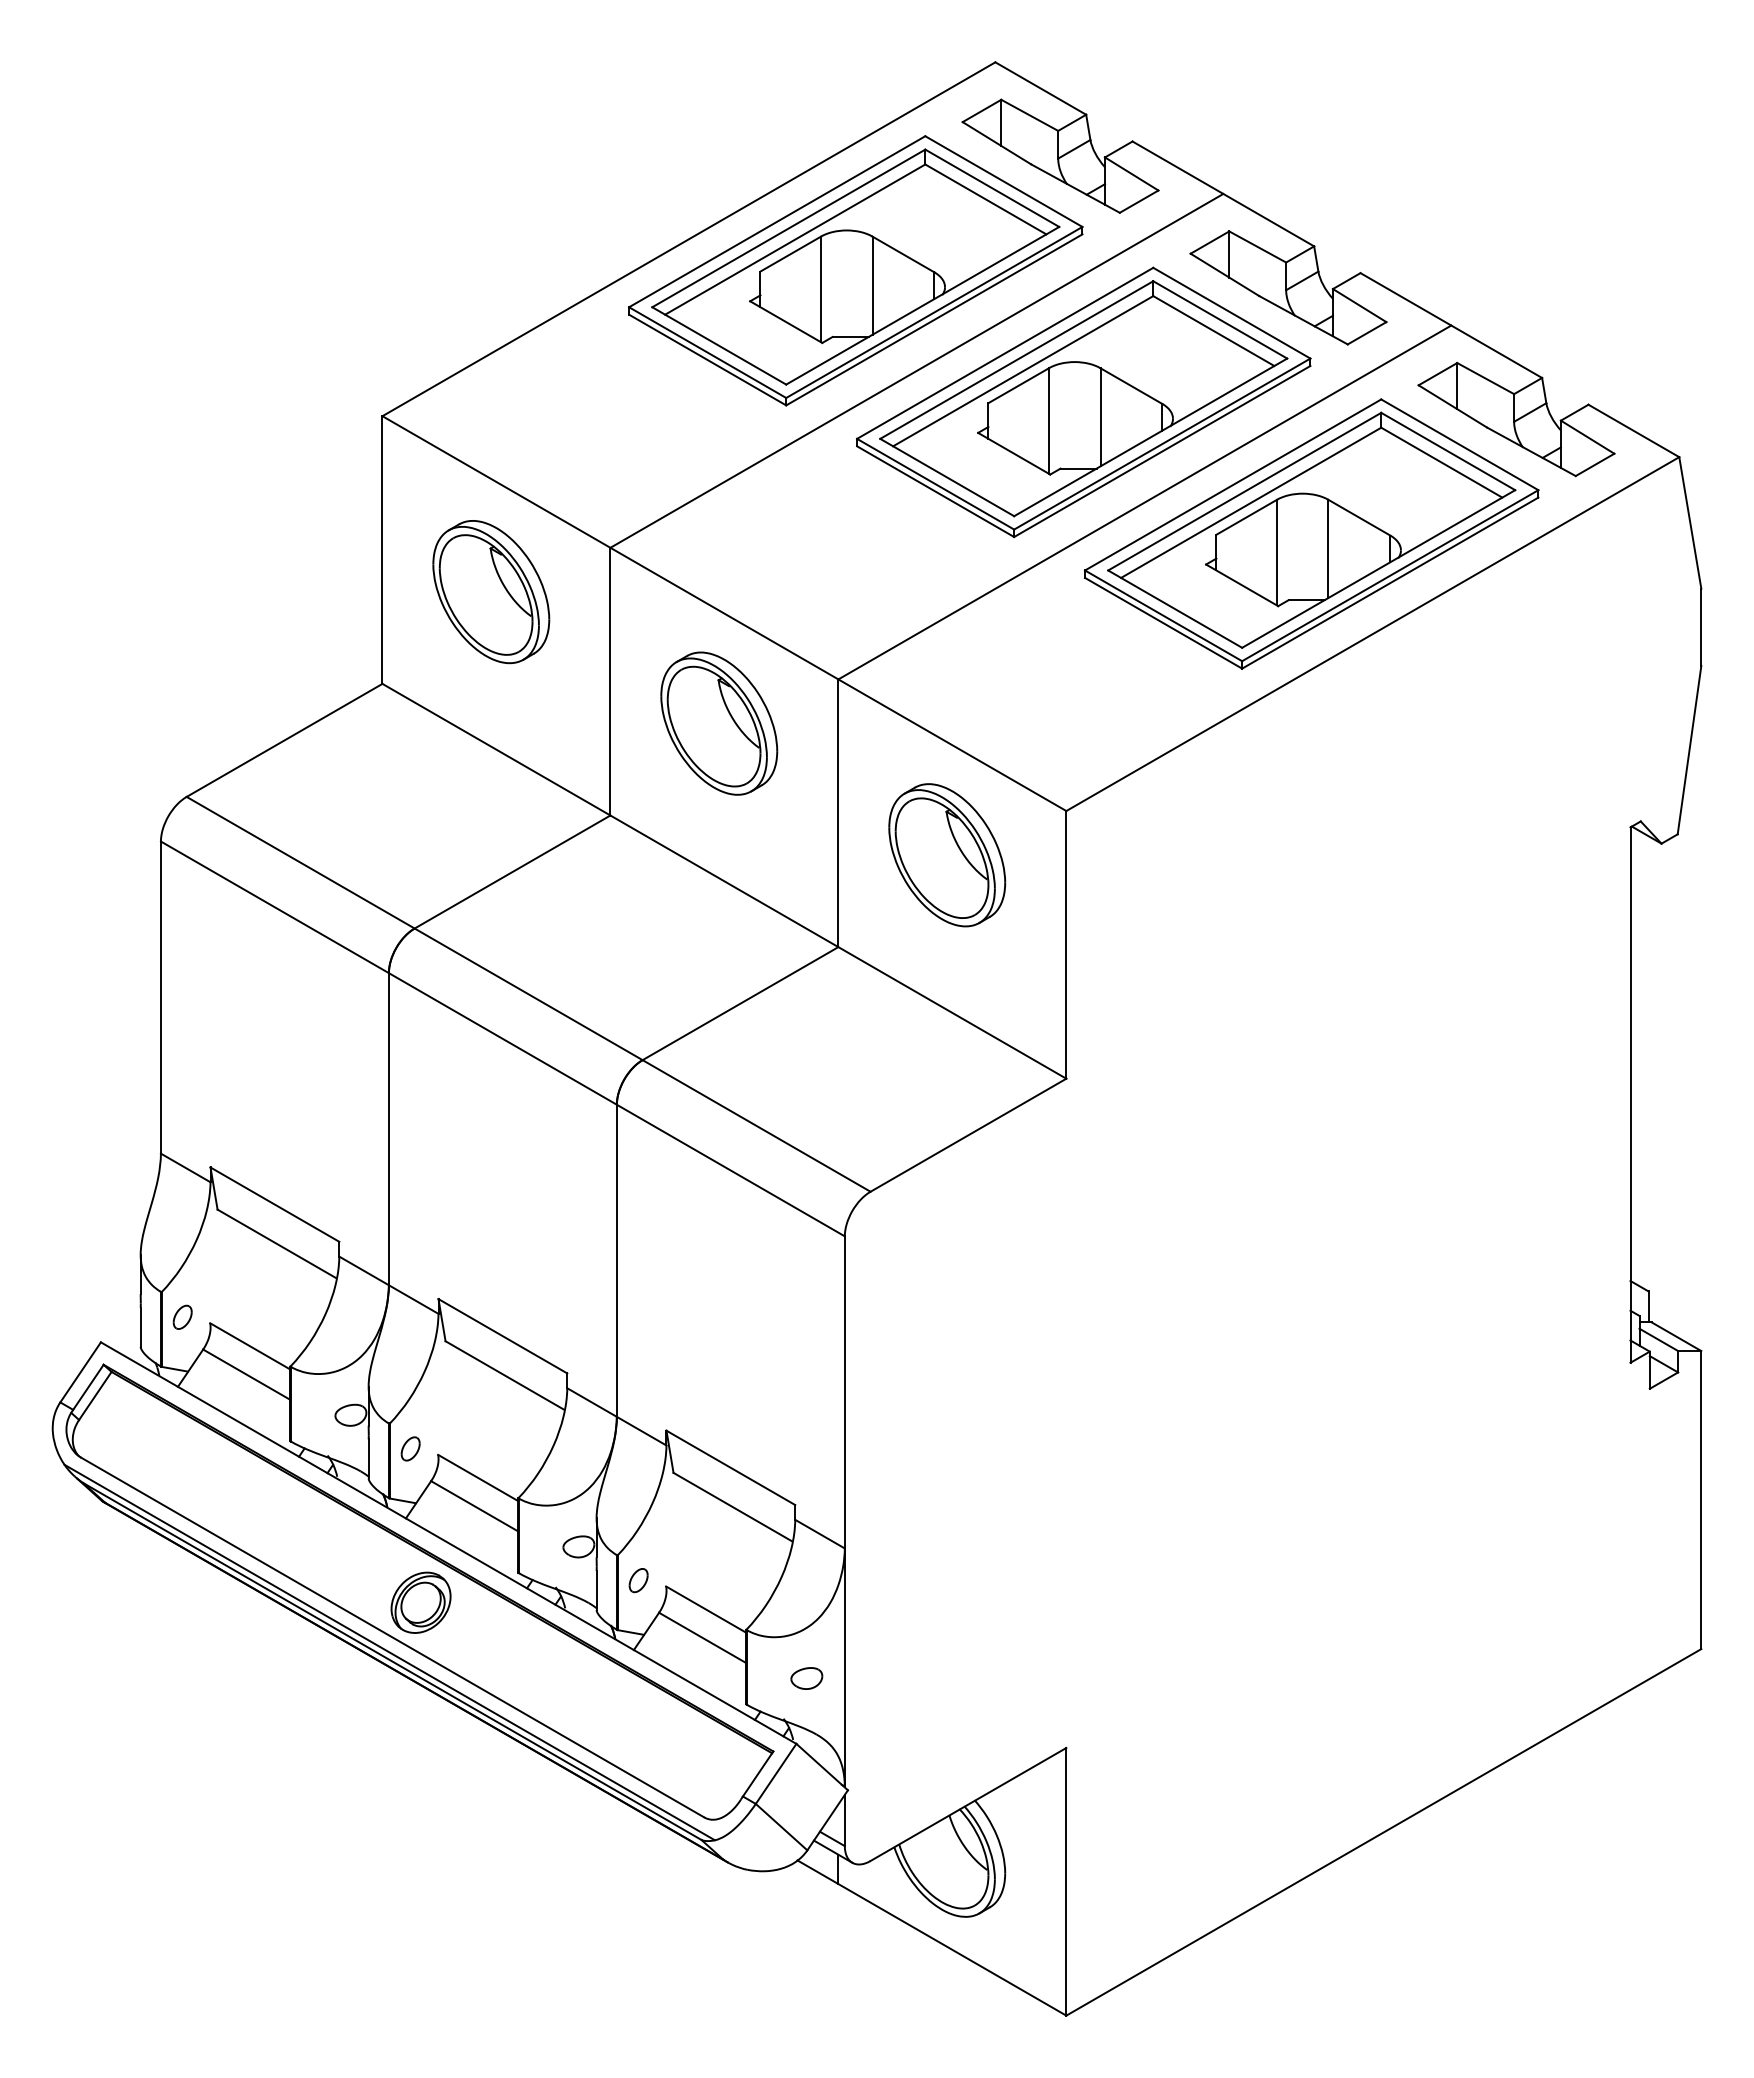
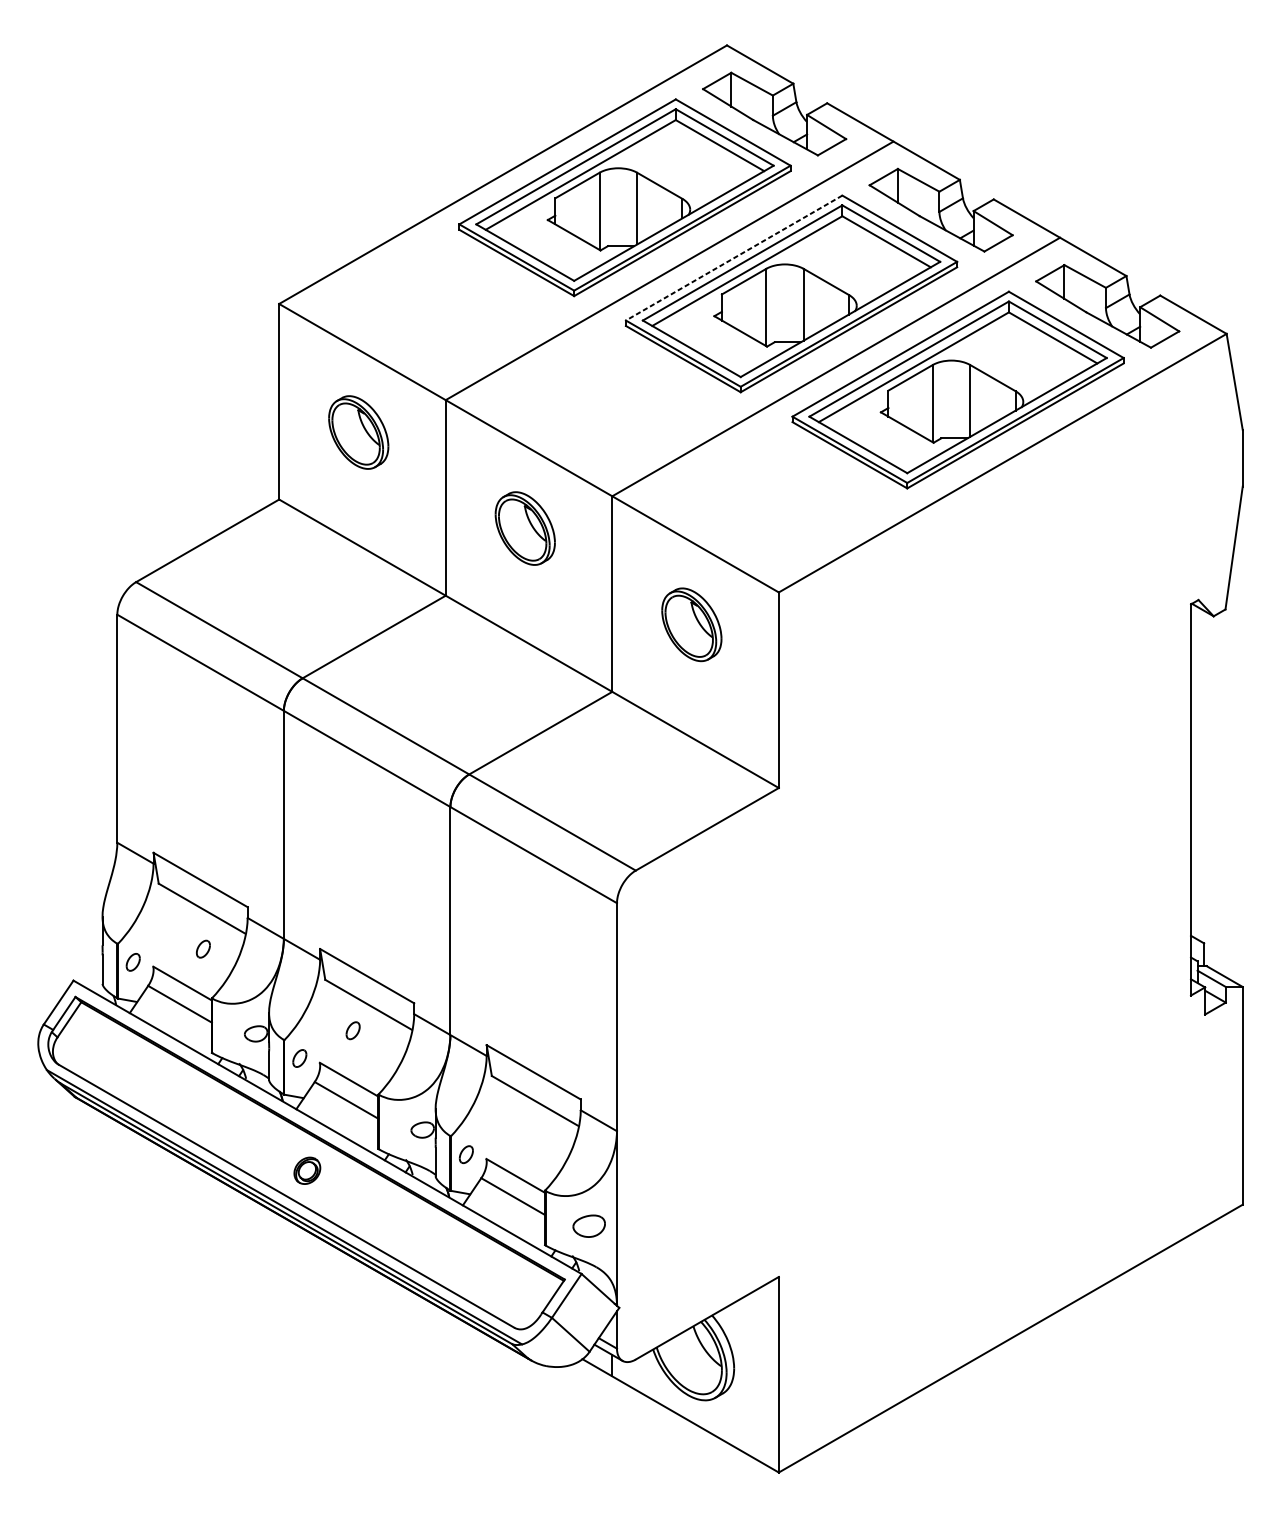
line: (1004, 353) -> (733, 258), solid -> dashed
part: (491, 592) -> (358, 432), size x0.7
part: (719, 723) -> (525, 528), size x0.7
part: (947, 855) -> (692, 624), size x0.7
part: (278, 1298) -> (203, 948), added
part: (483, 1410) -> (353, 1030), added
part: (420, 1602) -> (306, 1170), size x0.6
part: (806, 1678) -> (588, 1226), size x1.4

